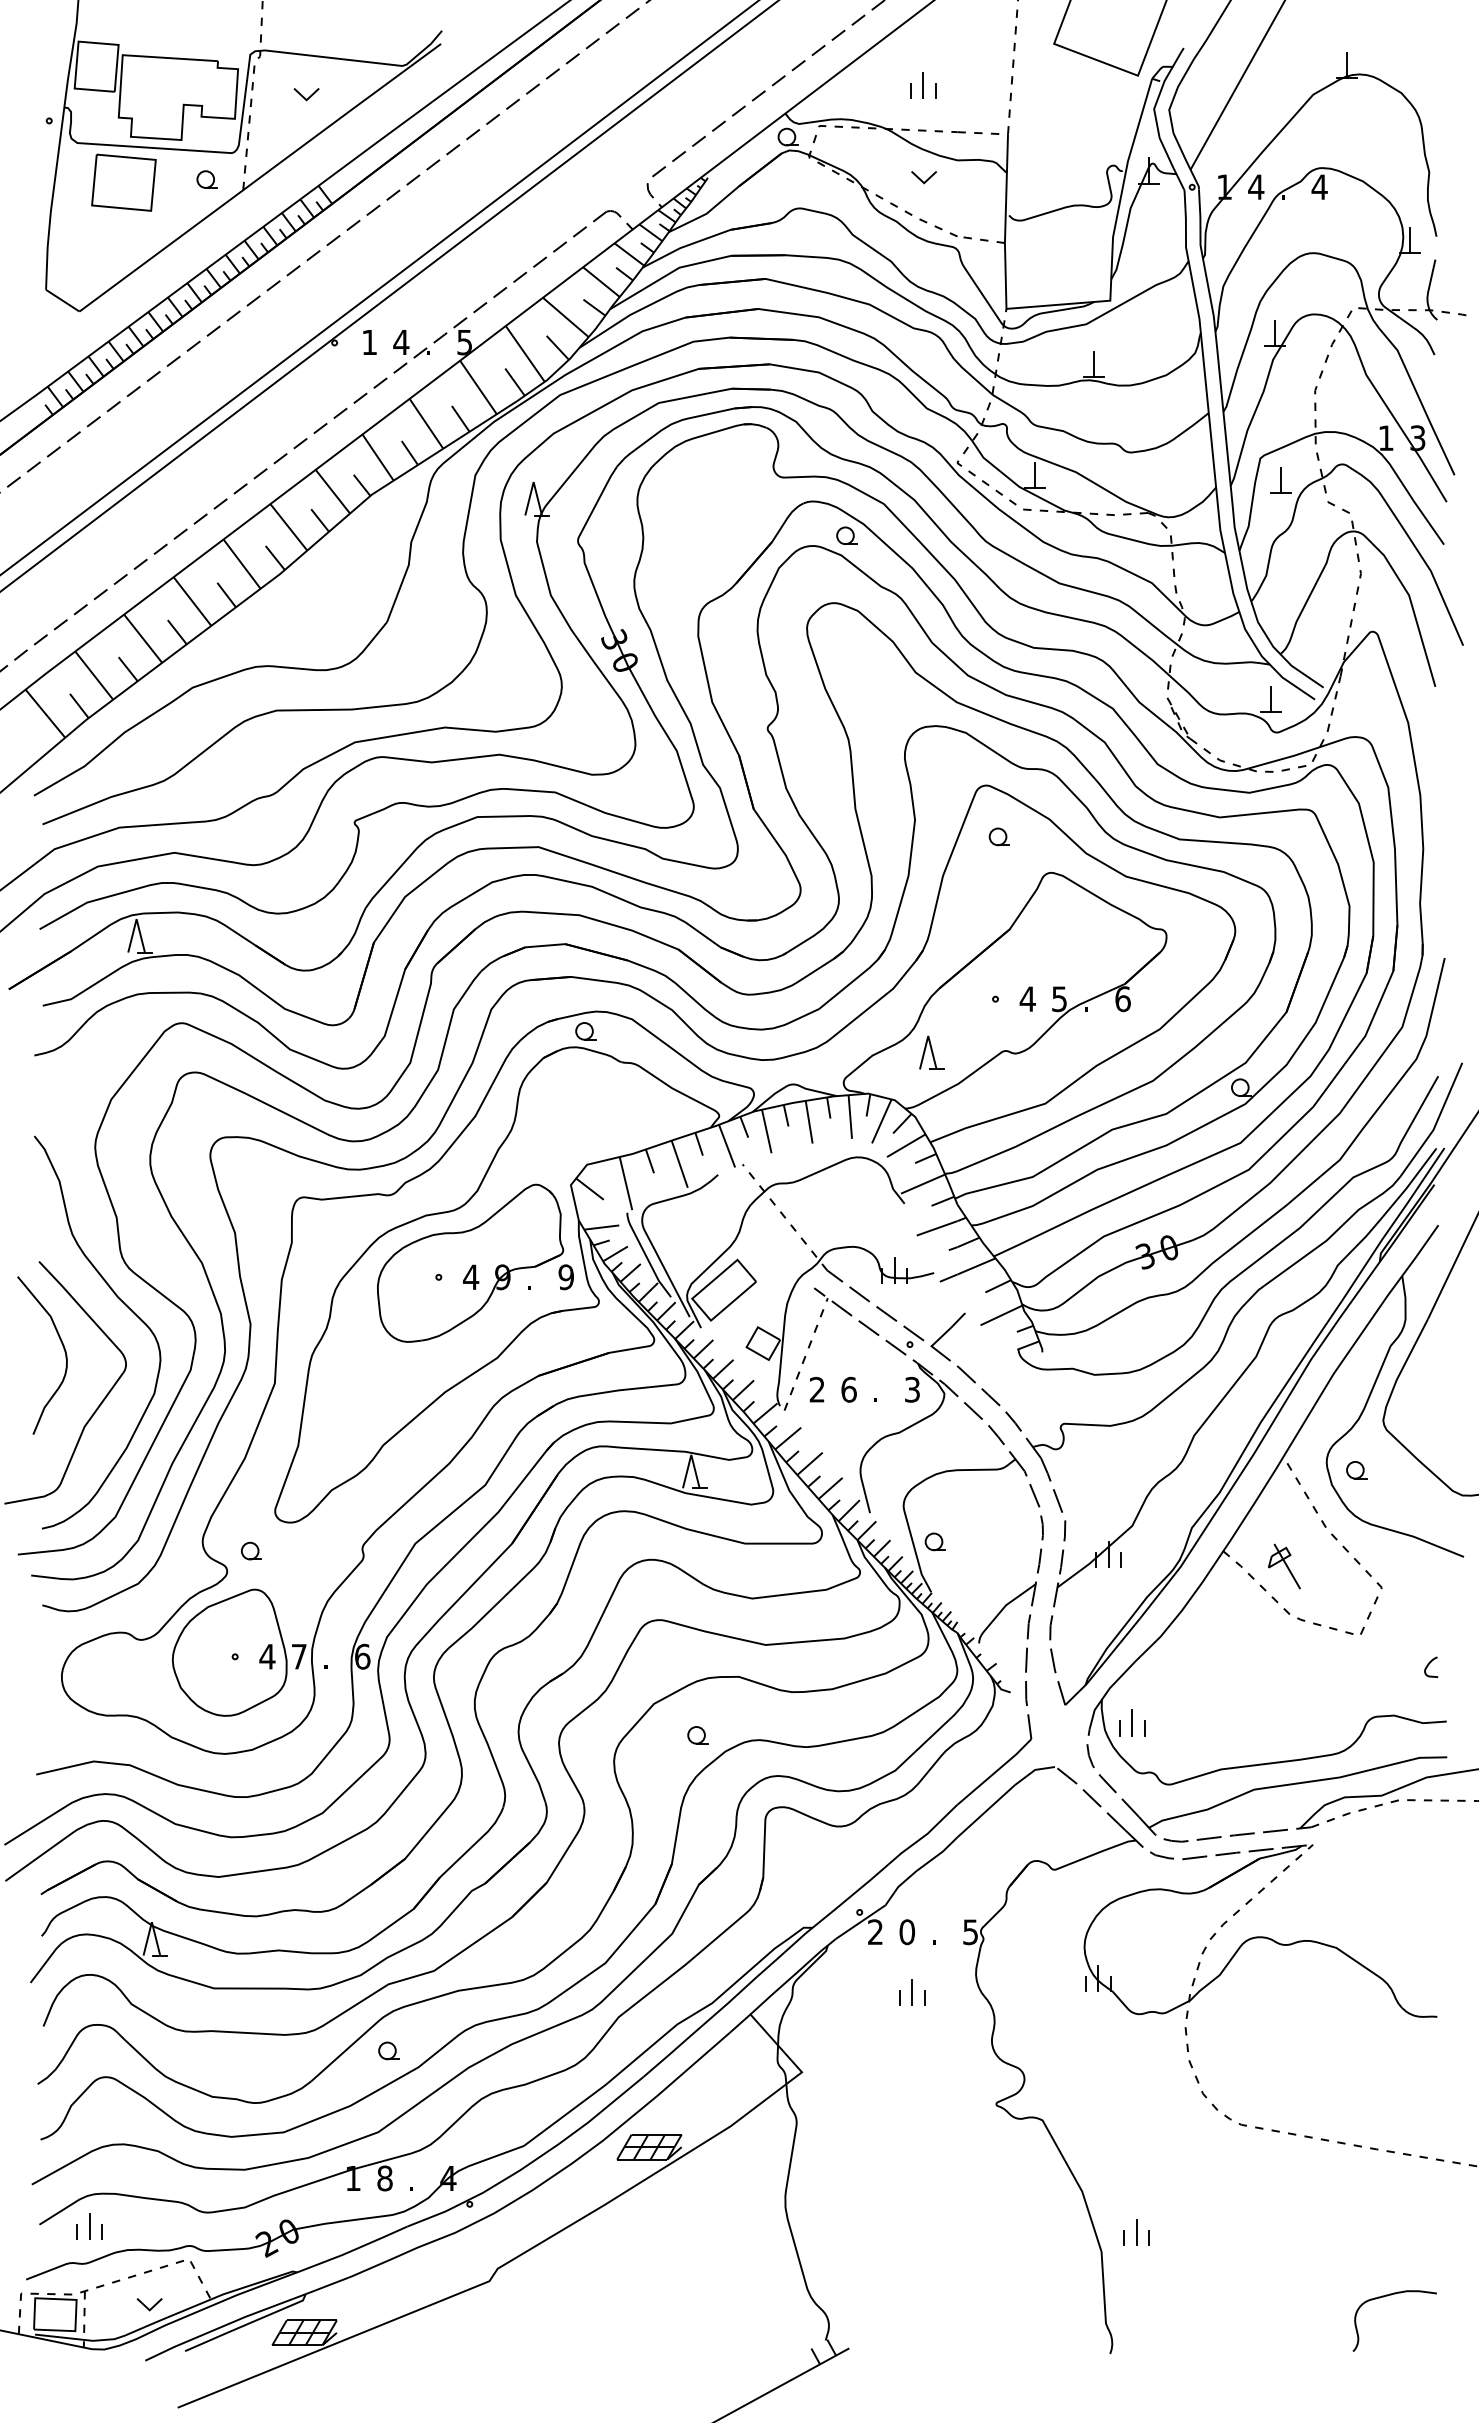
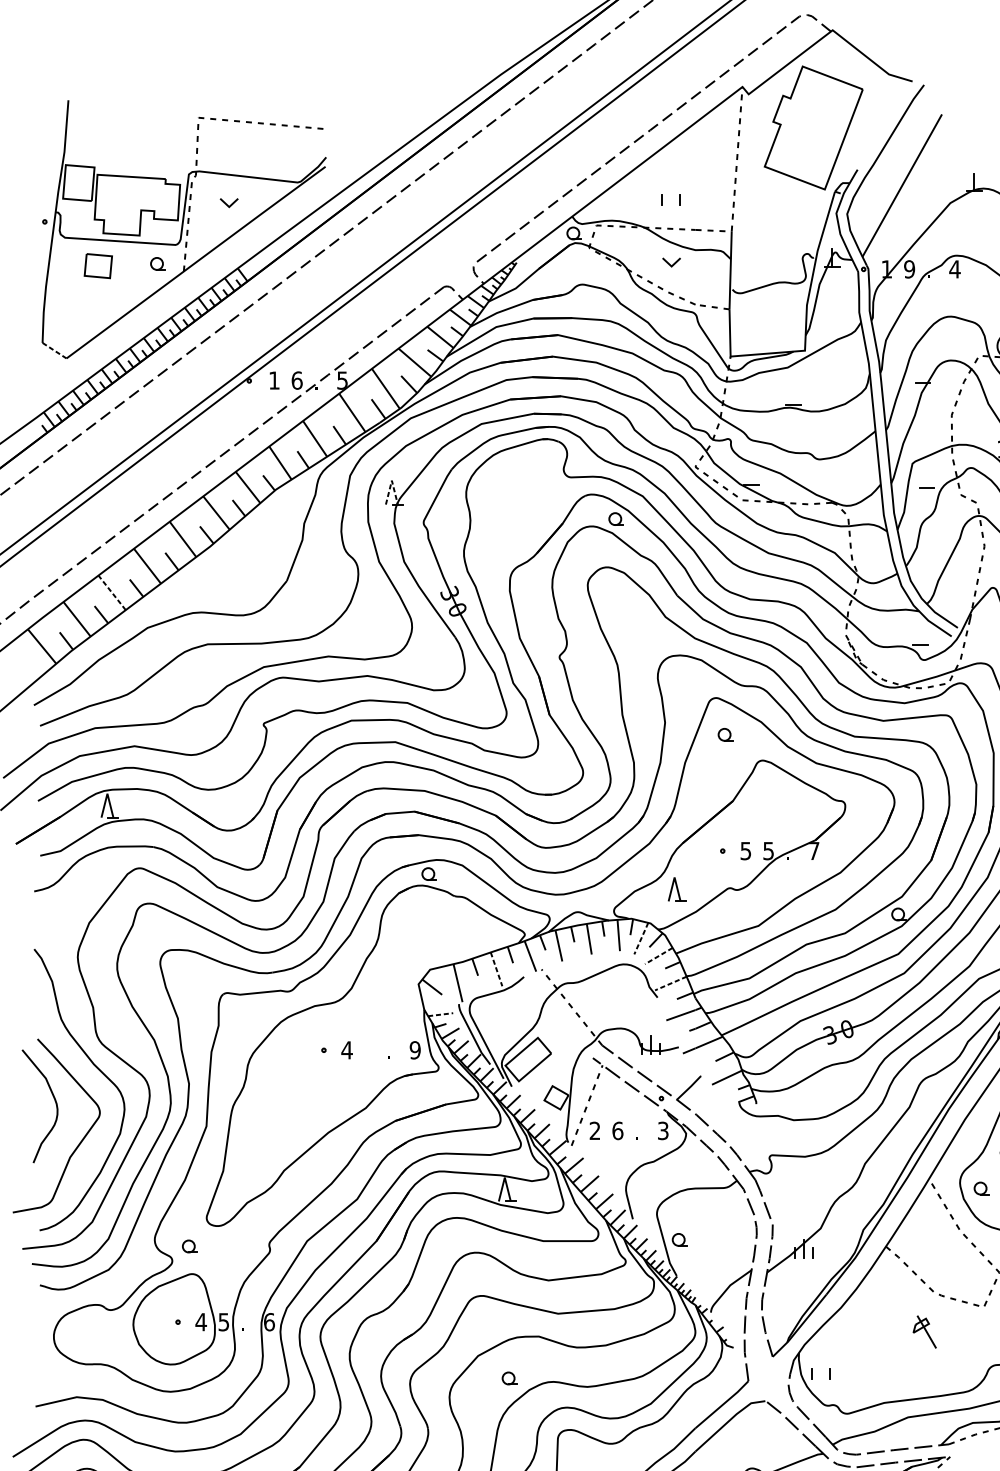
line: (923, 84) -> (671, 195), removed
part: (123, 182) -> (98, 266), size x0.6
text: (1256, 187) -> (909, 269), 4 -> 9
line: (62, 300) -> (54, 350), solid -> dashed
line: (1275, 333) -> (923, 374), removed
text: (401, 342) -> (297, 380), 4 -> 6
line: (1094, 363) -> (793, 395), removed
line: (1035, 474) -> (751, 475), removed
line: (1280, 479) -> (926, 478), removed
line: (533, 482) -> (391, 480), solid -> dashed
line: (143, 638) -> (112, 592), solid -> dashed
line: (1271, 698) -> (920, 635), removed
text: (1027, 999) -> (745, 851), 4 -> 5
text: (1122, 999) -> (813, 851), 6 -> 7
line: (881, 1121) -> (641, 938), solid -> dashed
line: (905, 1145) -> (658, 955), solid -> dashed
line: (679, 1164) -> (496, 969), solid -> dashed
line: (922, 1184) -> (670, 983), solid -> dashed
line: (601, 1227) -> (440, 1014), solid -> dashed
part: (470, 1262) -> (346, 1039), removed
part: (1284, 1566) -> (924, 1332), moved
text: (298, 1656) -> (223, 1321), 7 -> 5
line: (1132, 1722) -> (820, 1369), removed

